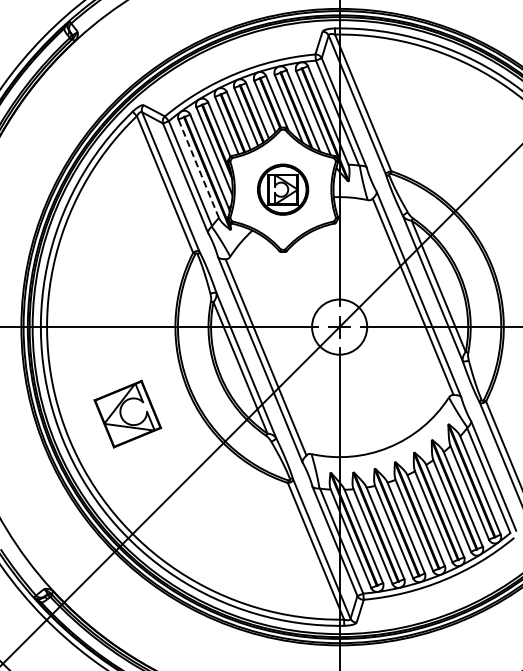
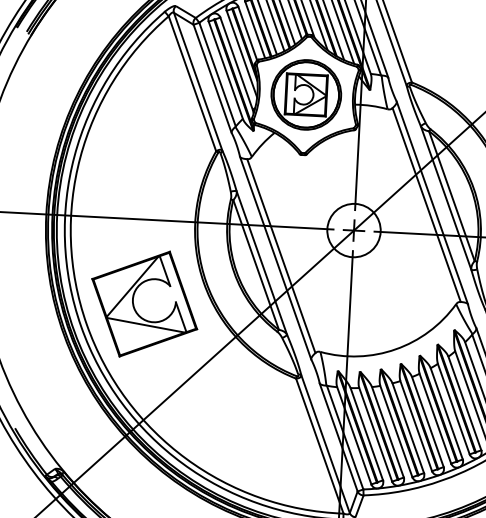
line: (198, 168) -> (225, 70), dashed -> solid
part: (282, 189) -> (305, 94), size x1.43
part: (127, 413) -> (144, 303), size x1.67

